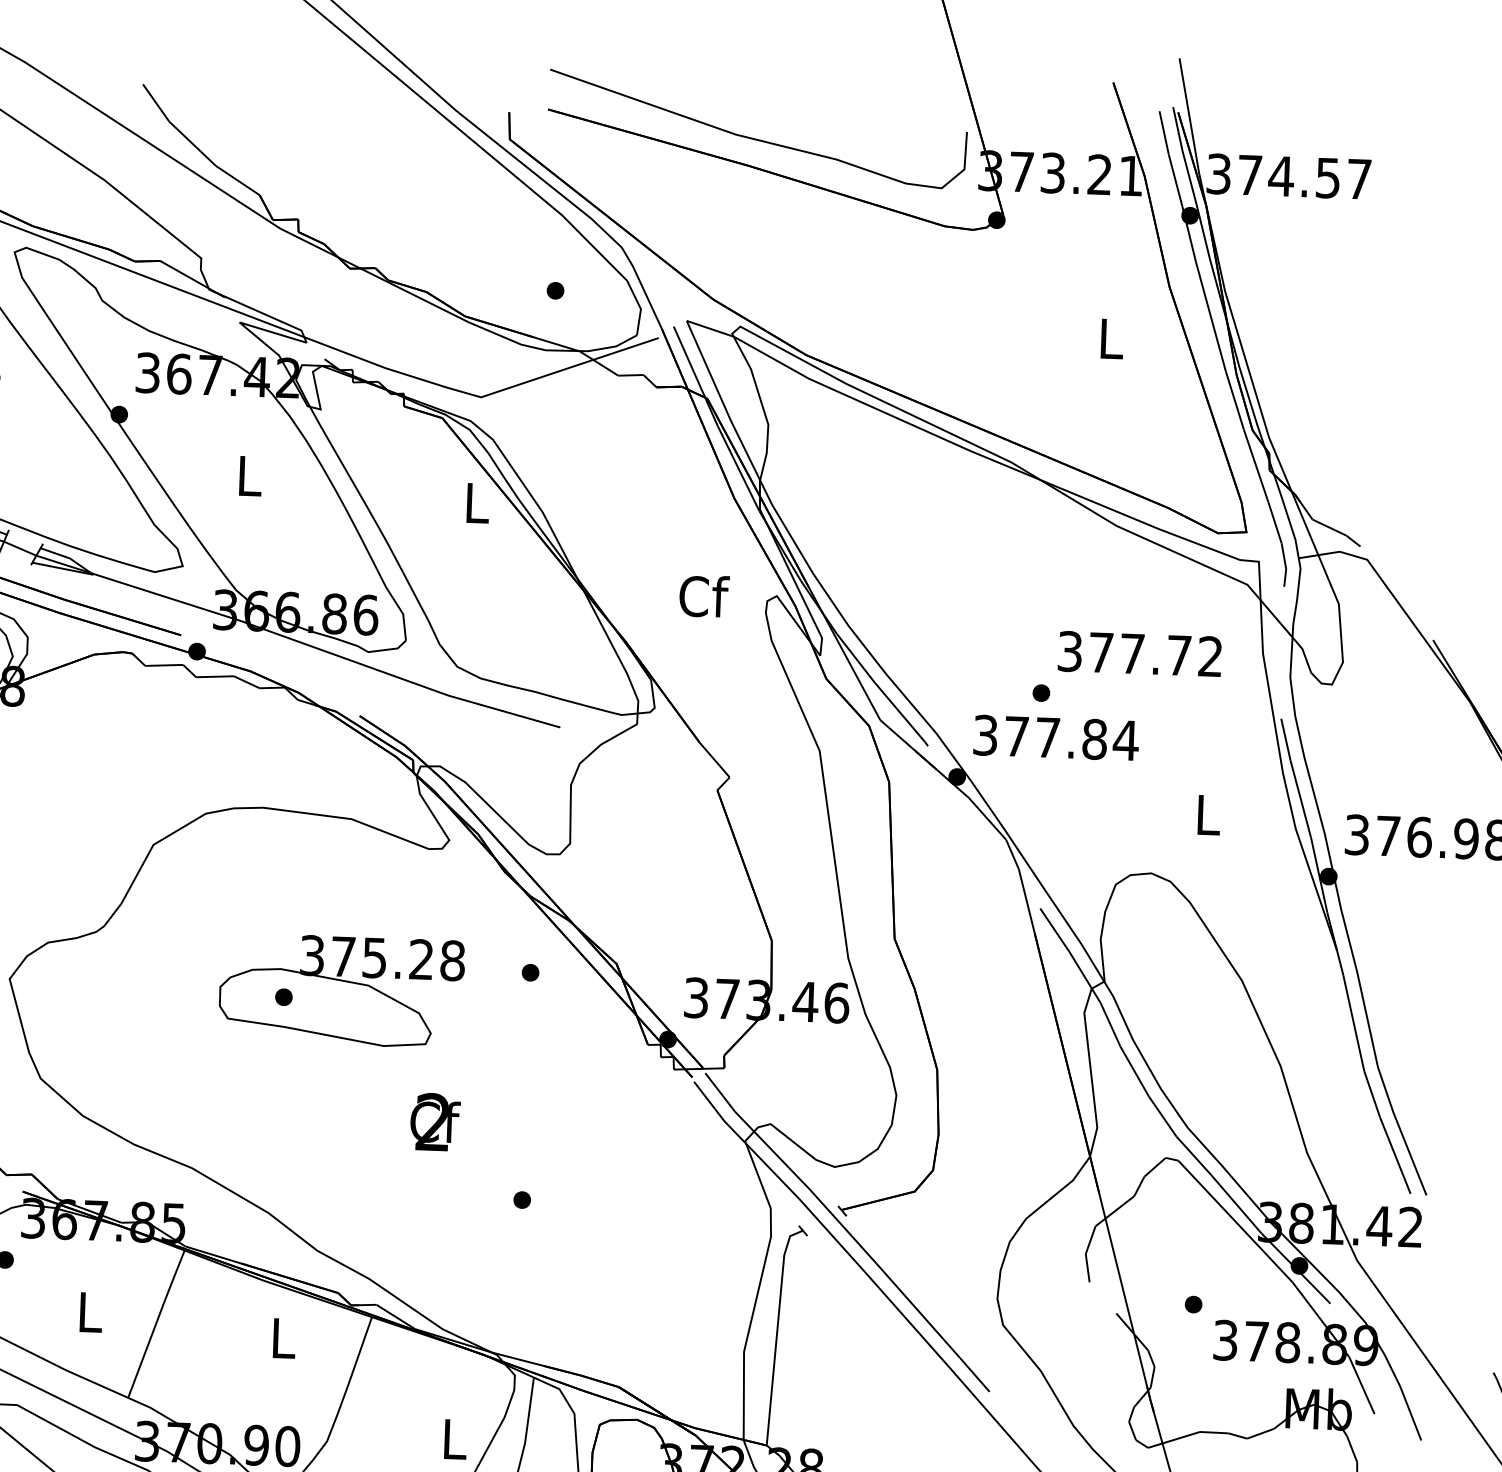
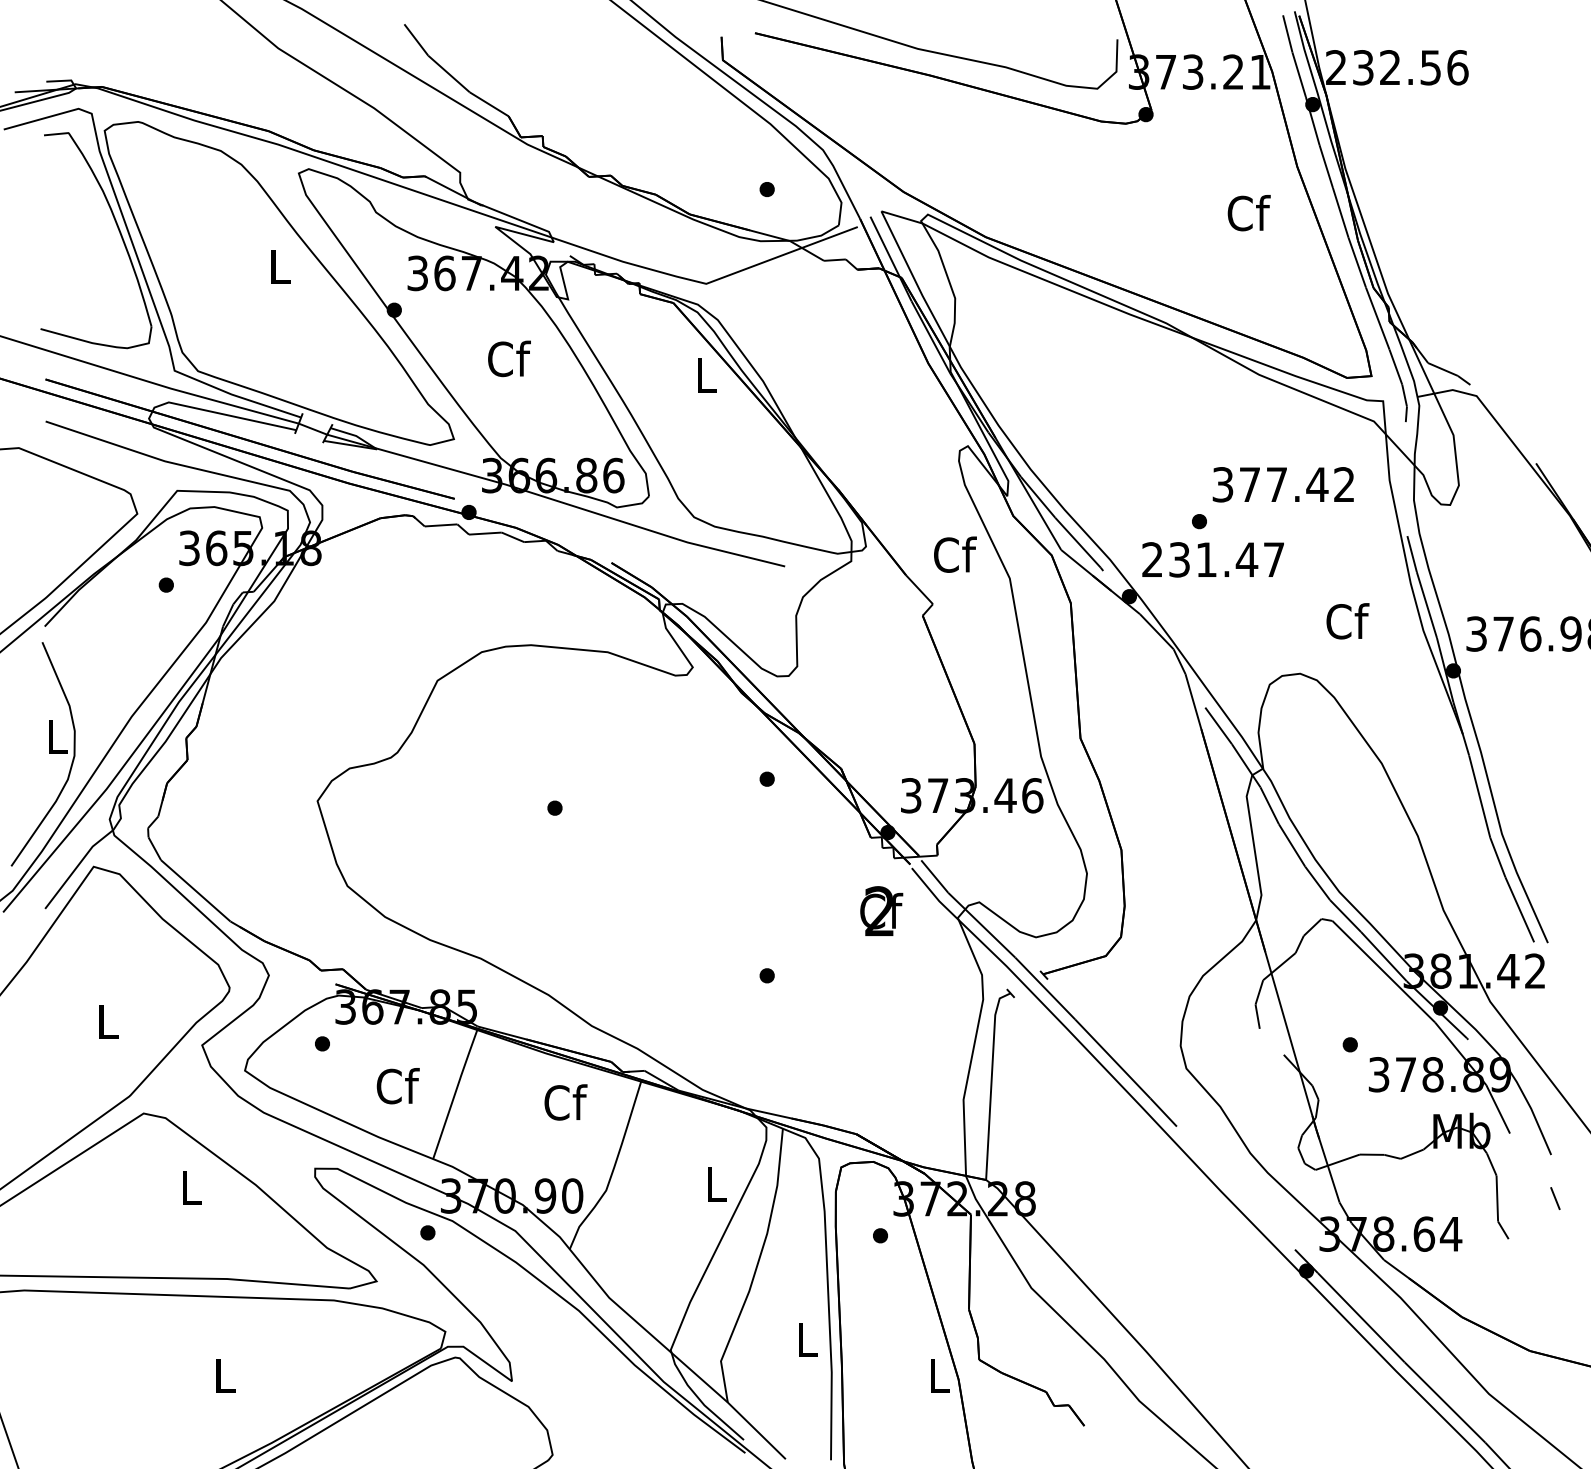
text: (1289, 176) -> (1397, 67), 374.57 -> 232.56
text: (1111, 338) -> (1248, 213), L -> Cf
text: (250, 475) -> (509, 358), L -> Cf
text: (704, 596) -> (955, 554), moved
text: (1179, 655) -> (1317, 484), 377.72 -> 377.42
text: (1055, 737) -> (1213, 559), 377.84 -> 231.47
text: (1208, 814) -> (1347, 621), L -> Cf
part: (341, 990) -> (604, 800), removed
text: (435, 1121) -> (881, 910), moved
text: (90, 1312) -> (397, 1086), L -> Cf
text: (283, 1338) -> (565, 1102), L -> Cf

